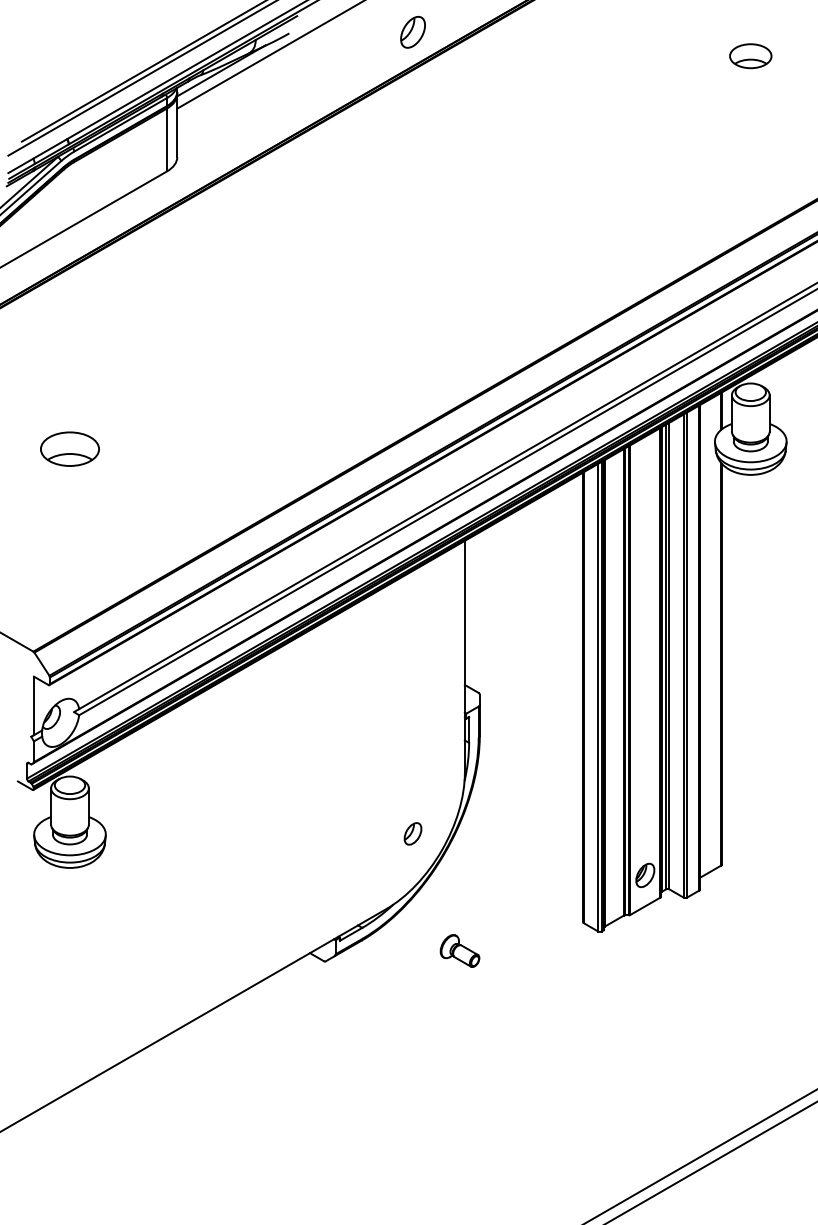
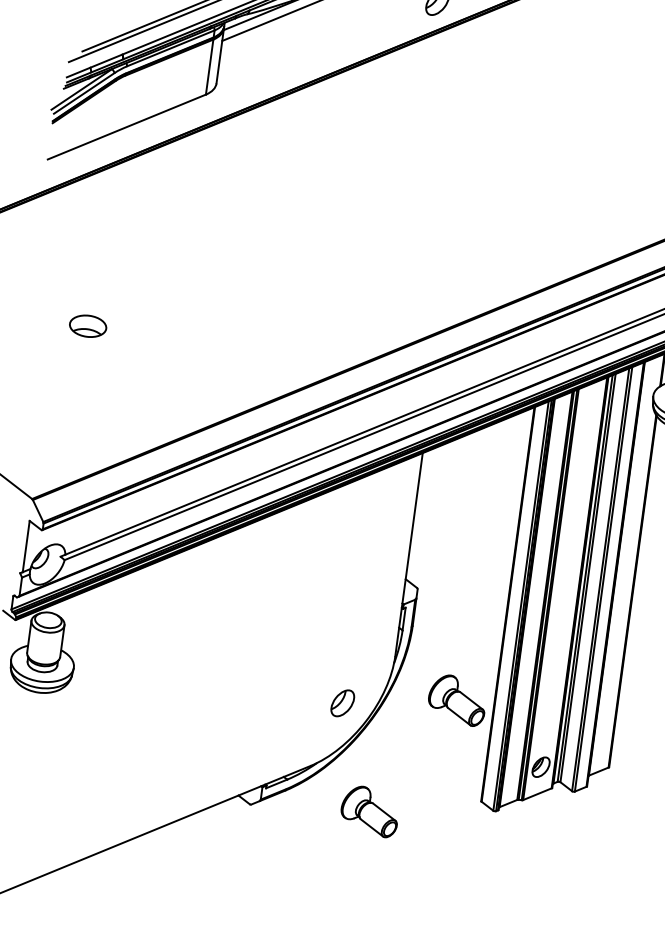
part: (69, 449) -> (87, 326), size x0.71
part: (541, 812) -> (457, 699), added
part: (412, 833) -> (342, 702), size x1.43
part: (459, 950) -> (369, 810), size x1.67

